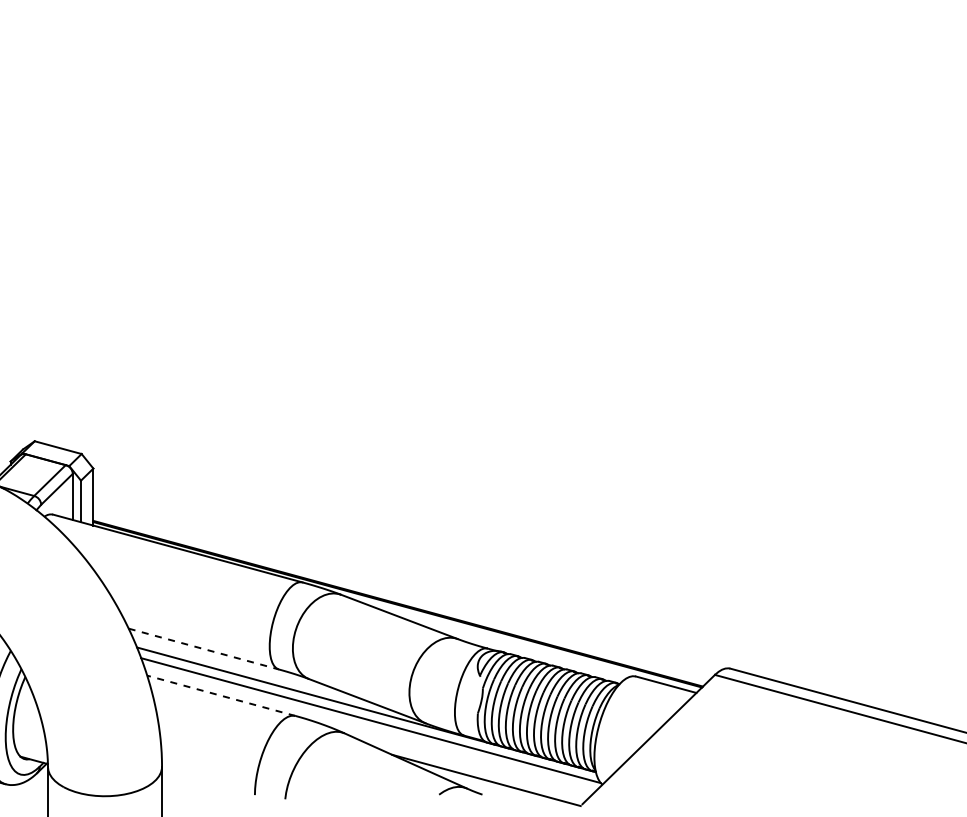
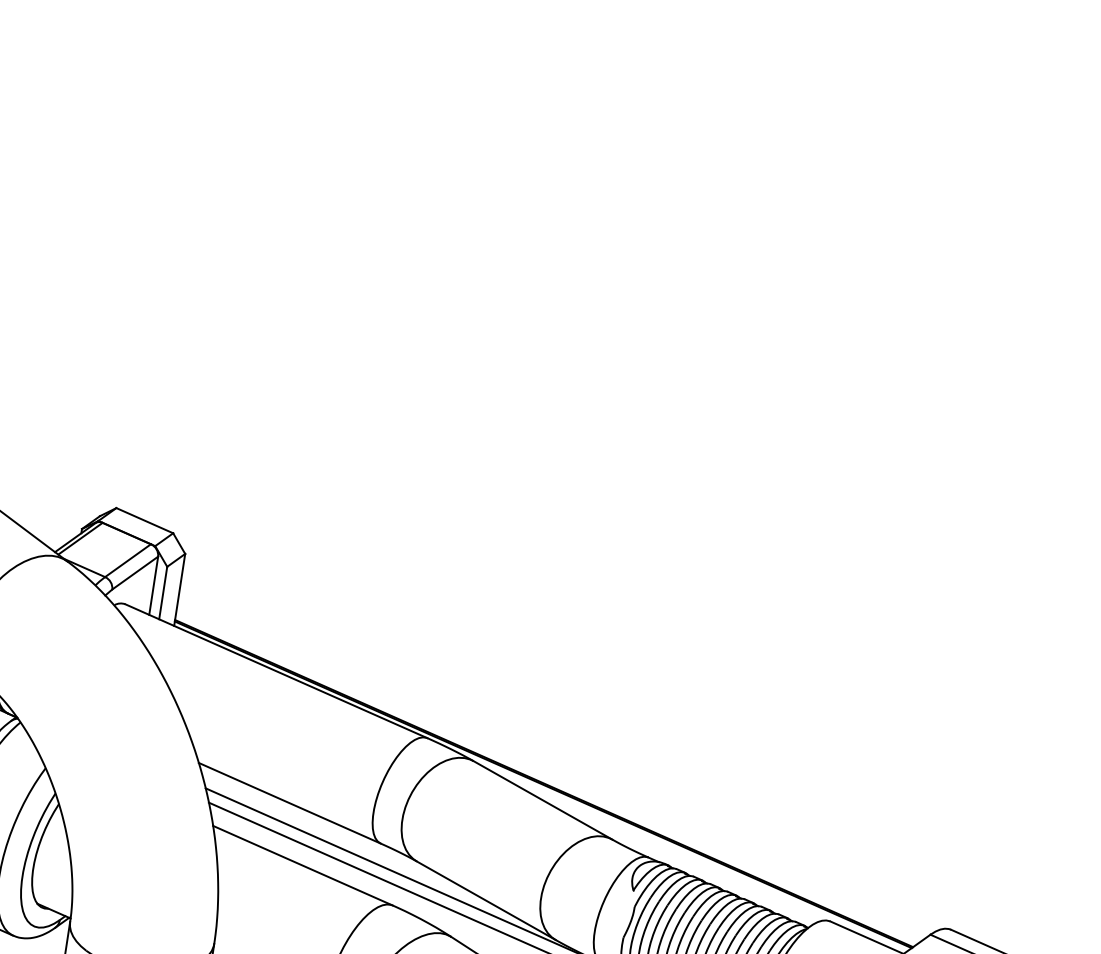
line: (203, 649) -> (289, 803), dashed -> solid
line: (221, 695) -> (303, 865), dashed -> solid

